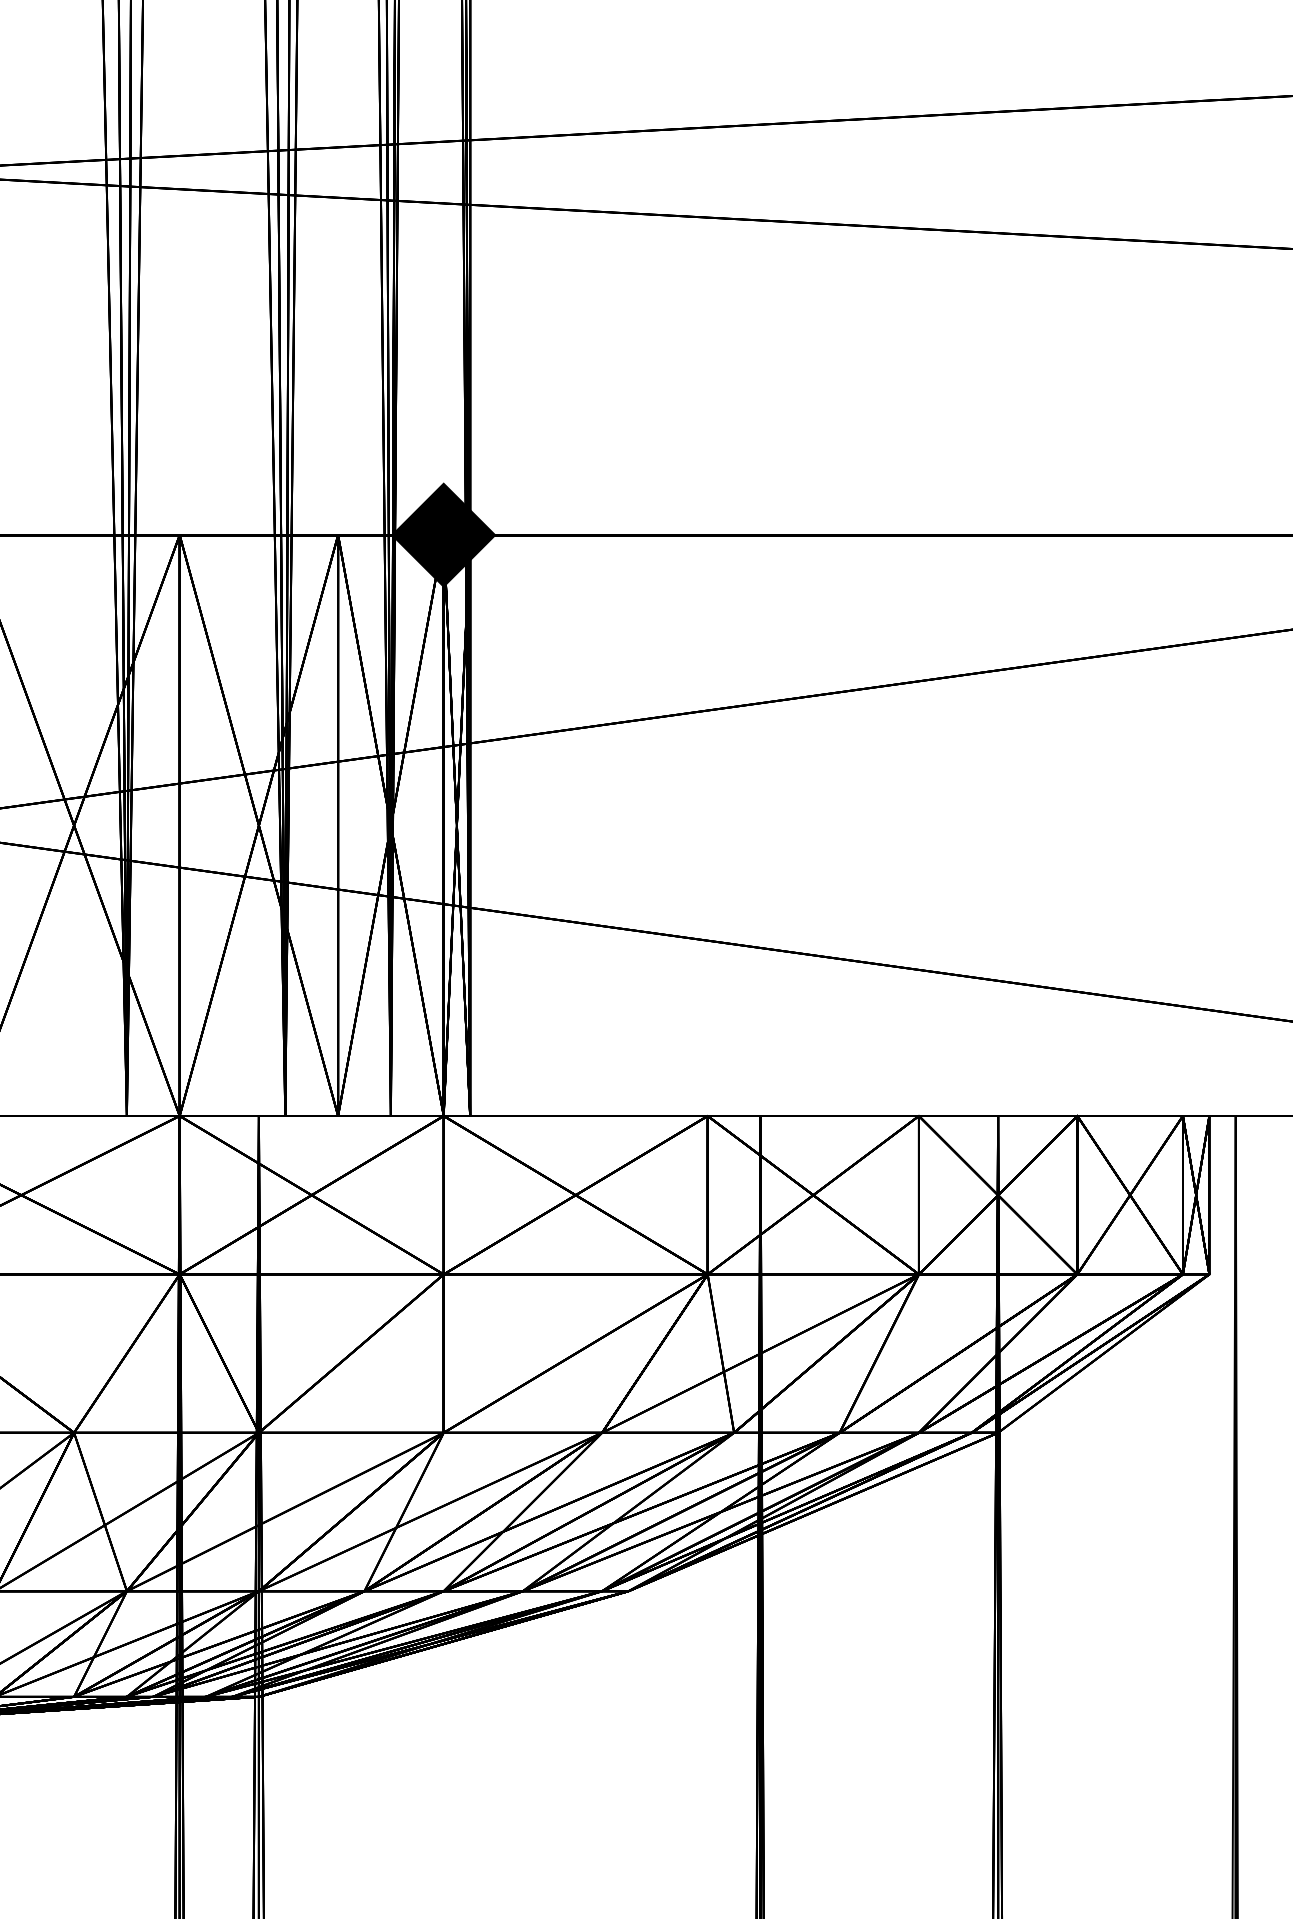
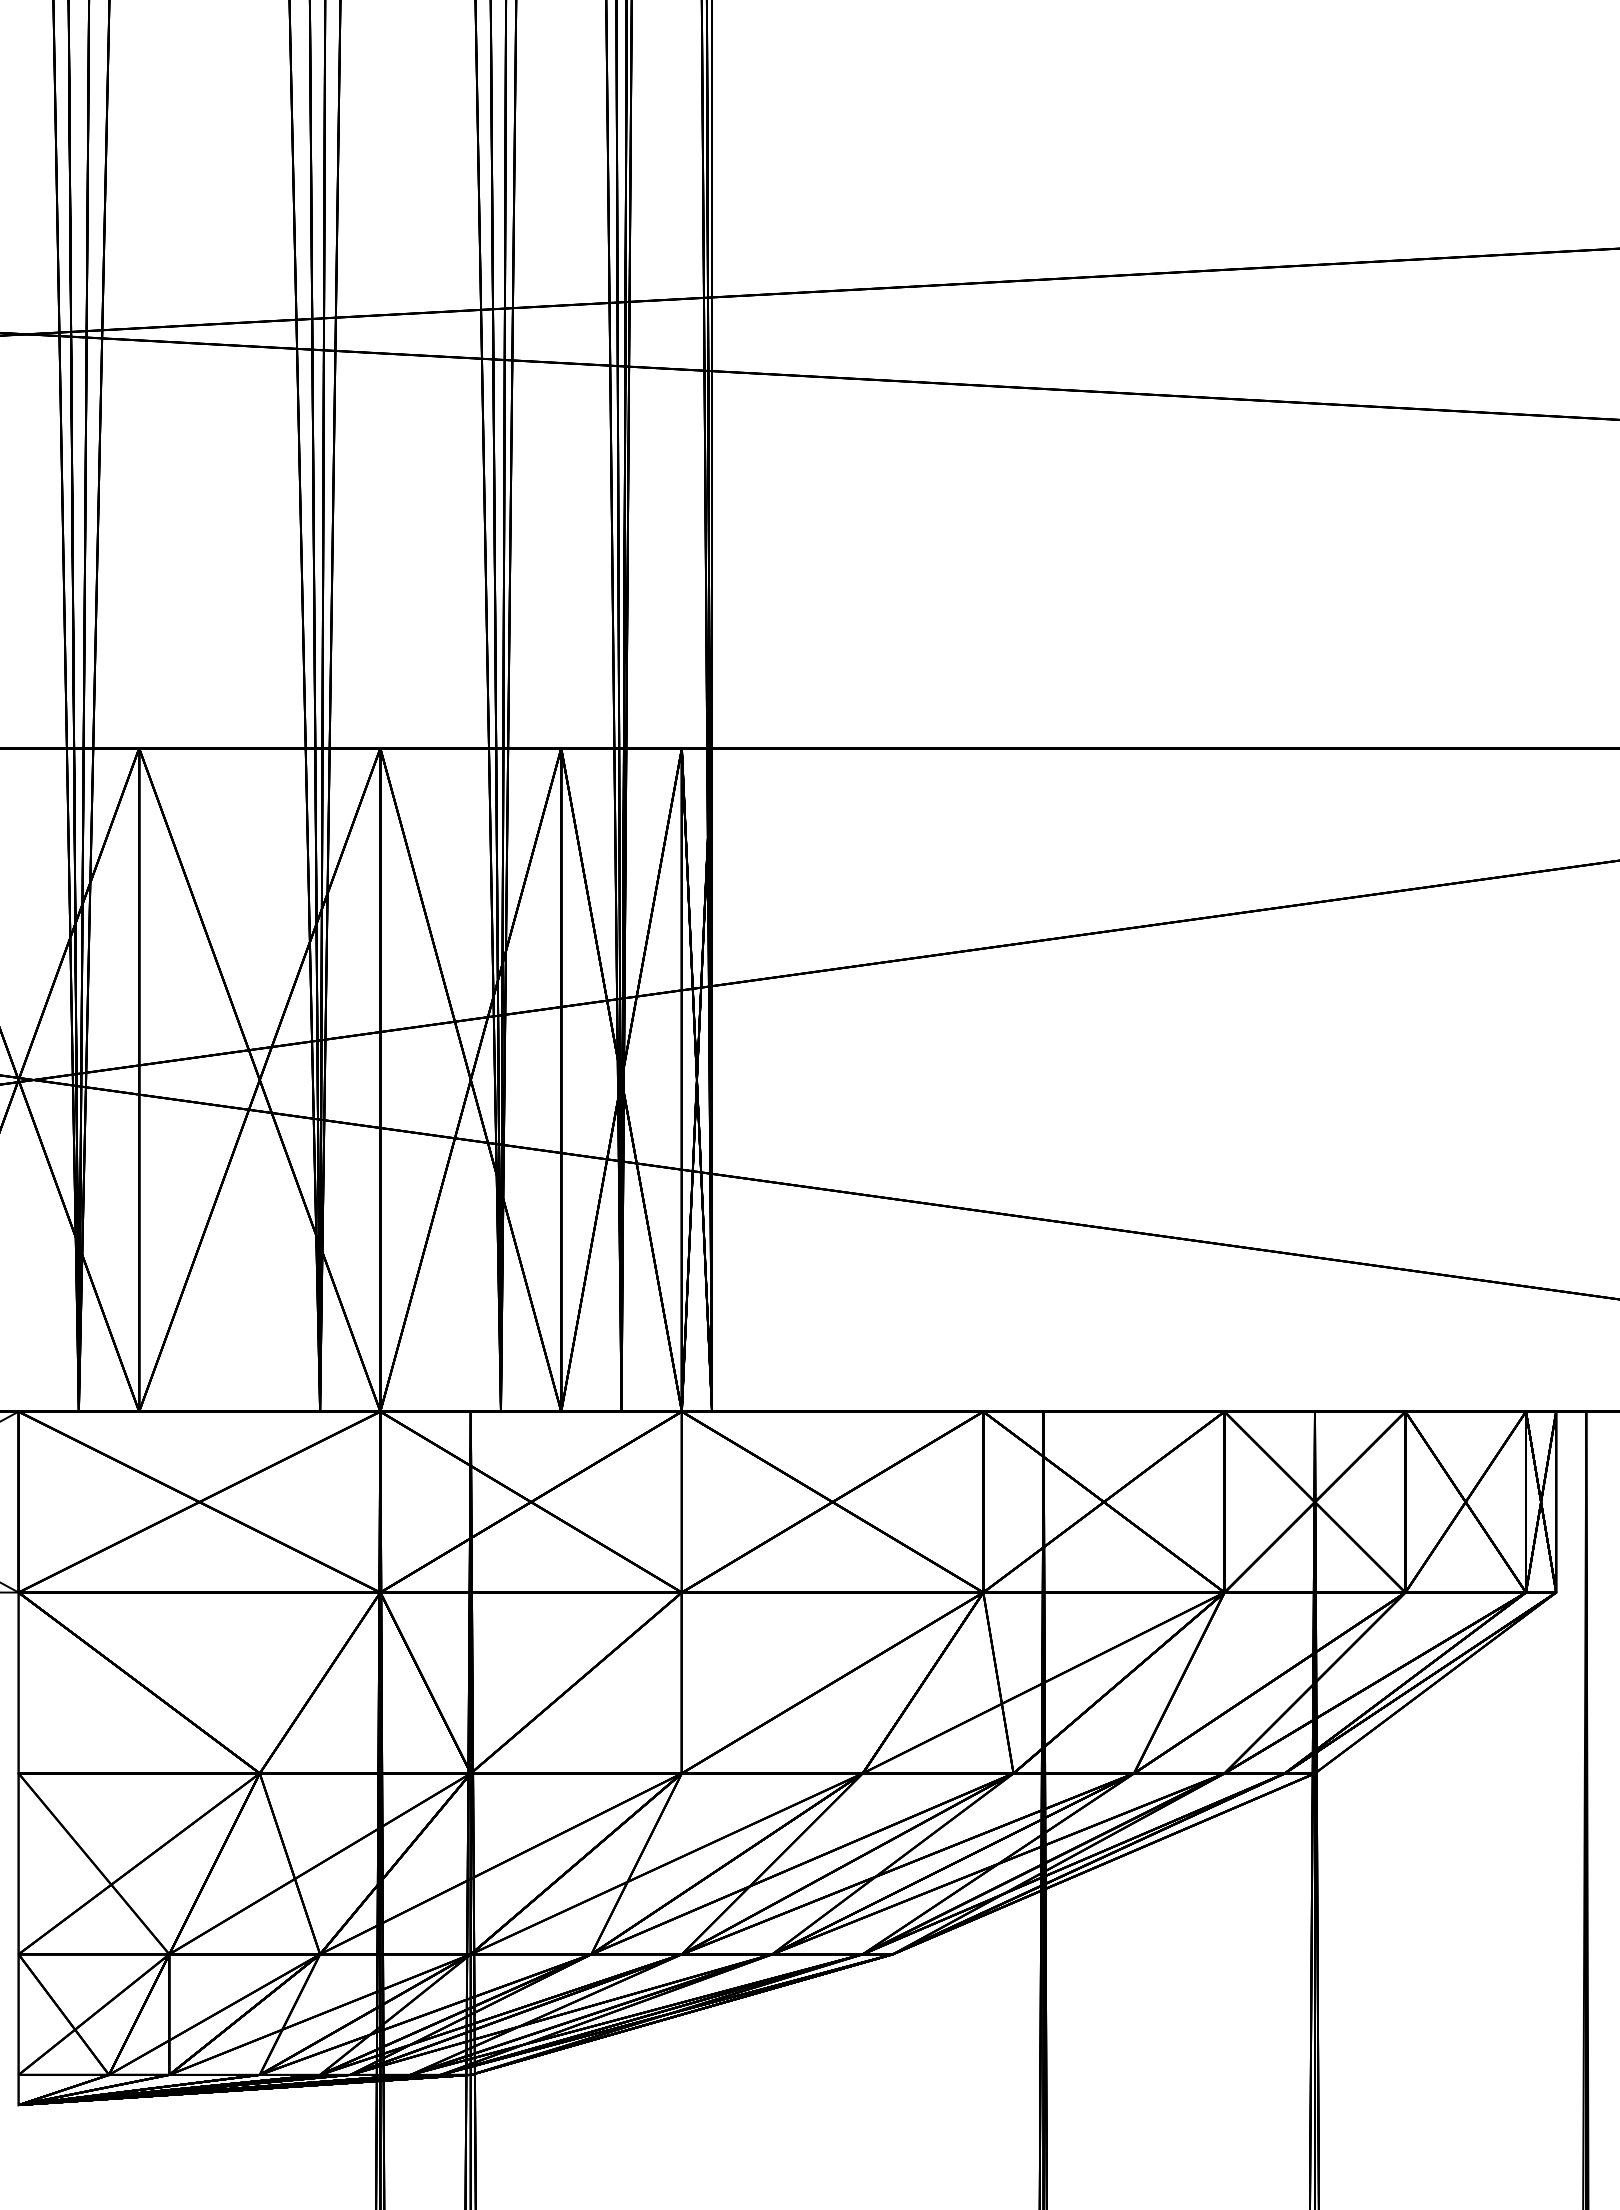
fill: (443, 535) -> (681, 748), removed

